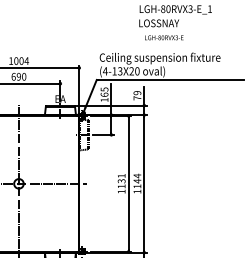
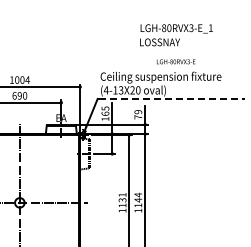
text: (164, 37) -> (176, 61), moved
line: (171, 79) -> (172, 98), solid -> dashed

